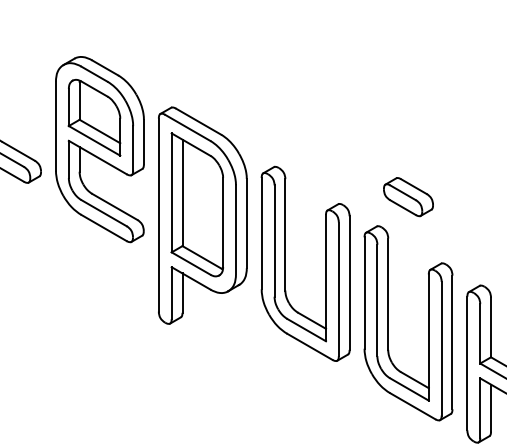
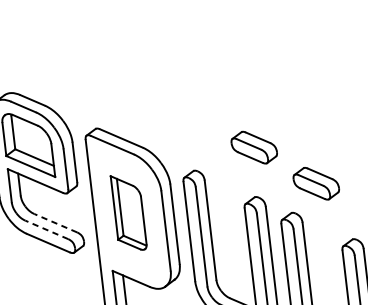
part: (344, 149) -> (254, 148), added
part: (196, 204) -> (128, 212), size x0.6
line: (114, 206) -> (55, 222), solid -> dashed
line: (104, 213) -> (47, 230), solid -> dashed

